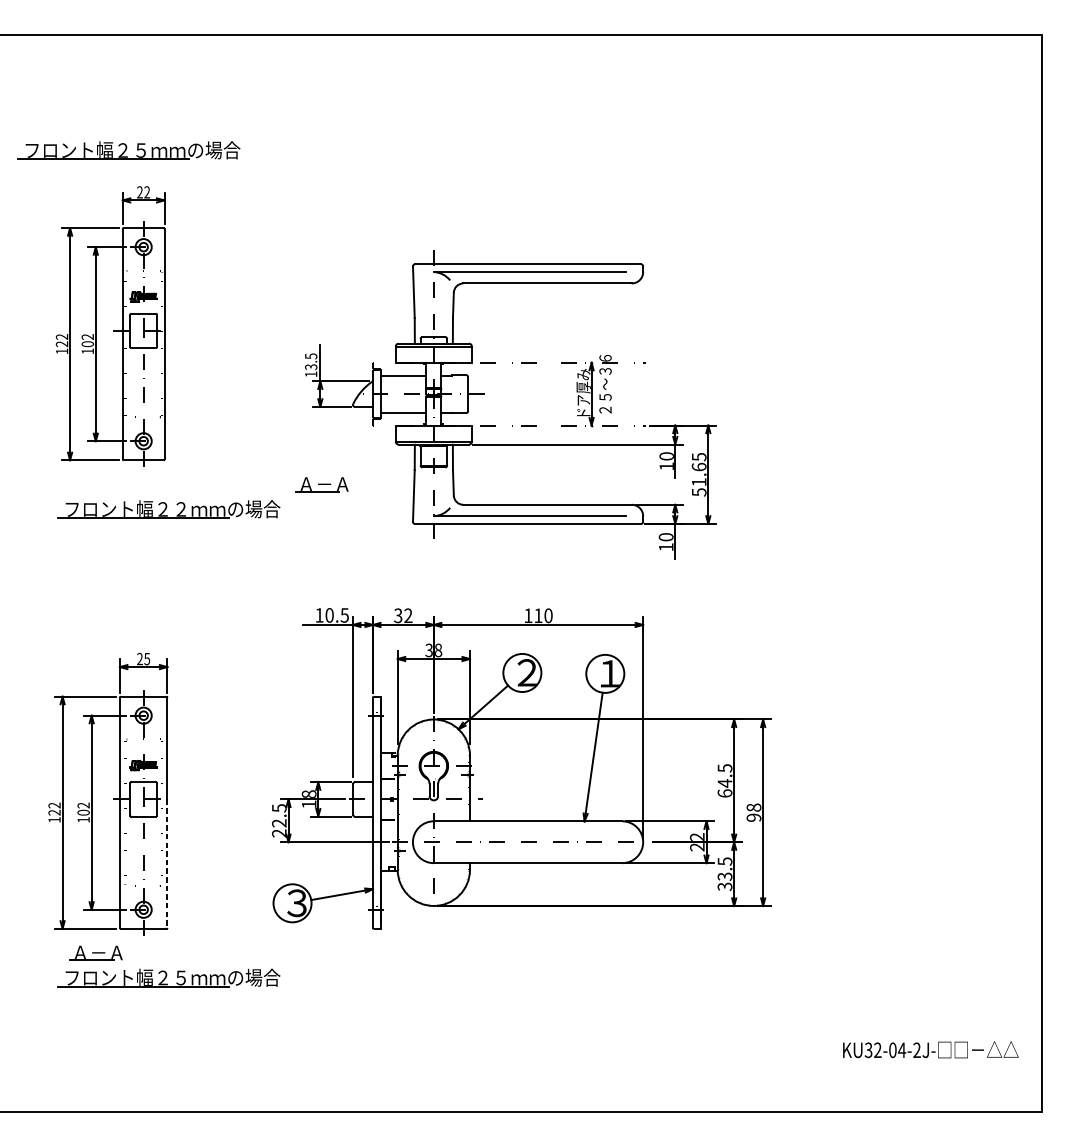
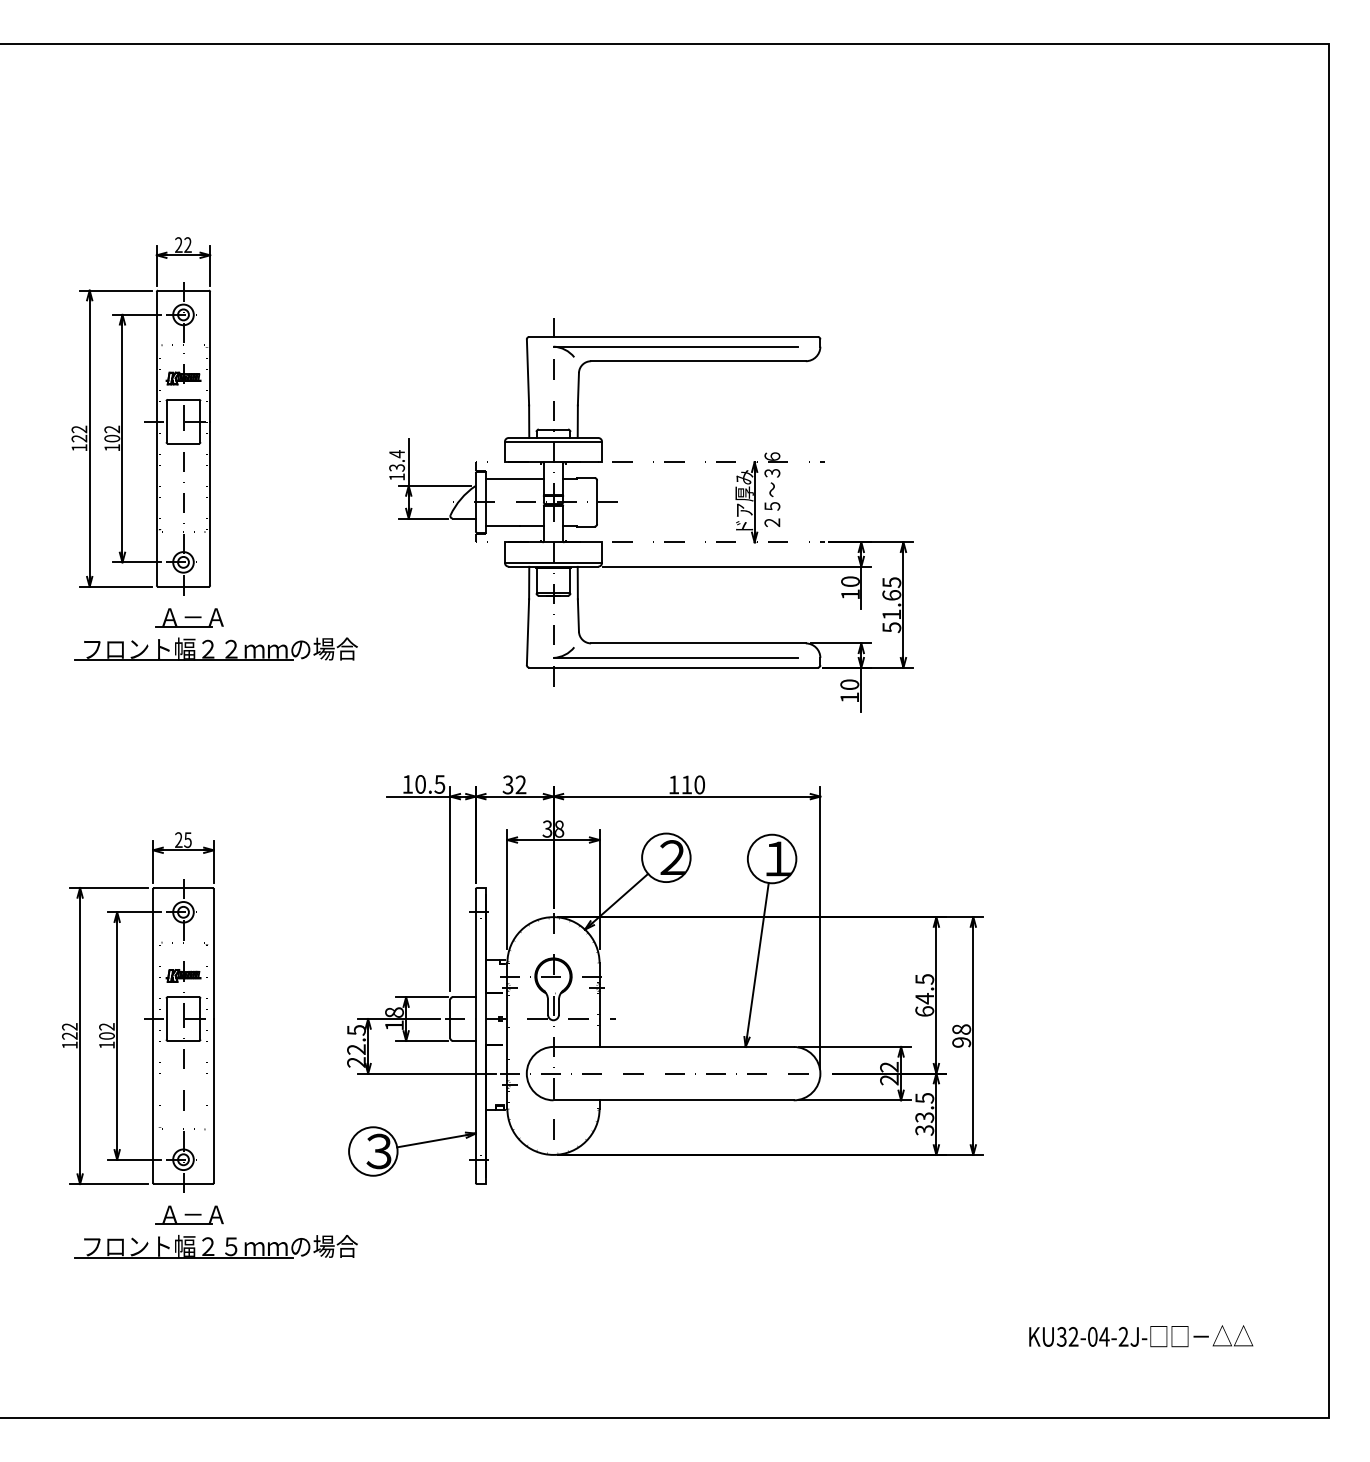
part: (128, 150) -> (164, 191), removed
text: (311, 356) -> (397, 454), 13.5 -> 13.4
part: (321, 484) -> (189, 617), moved
line: (167, 863) -> (213, 1100), dashed -> solid
part: (95, 952) -> (189, 1214), moved
text: (931, 1049) -> (1141, 1336), moved

